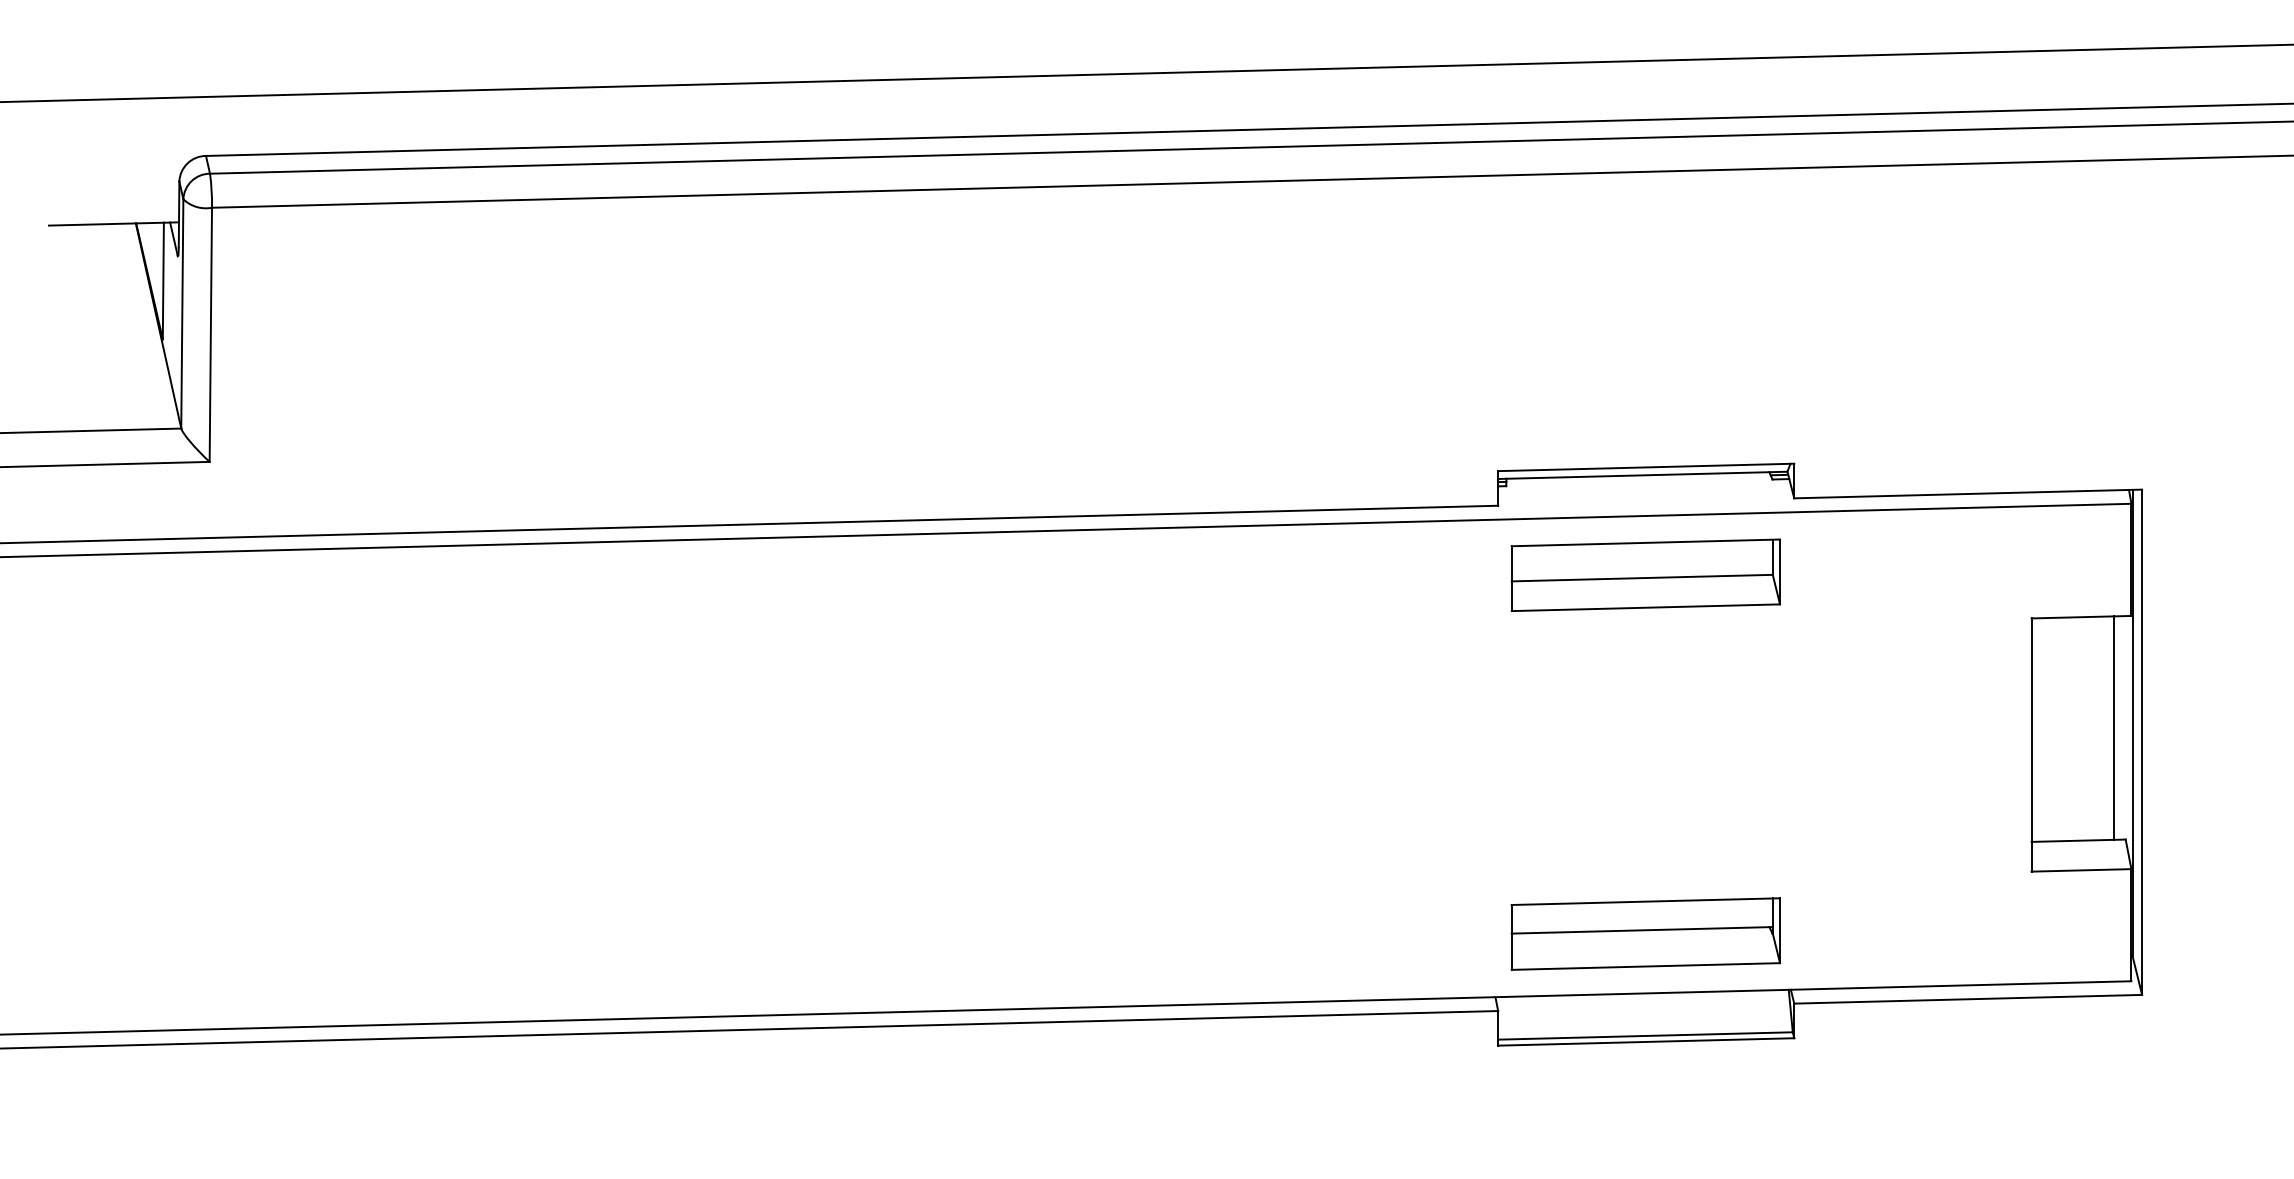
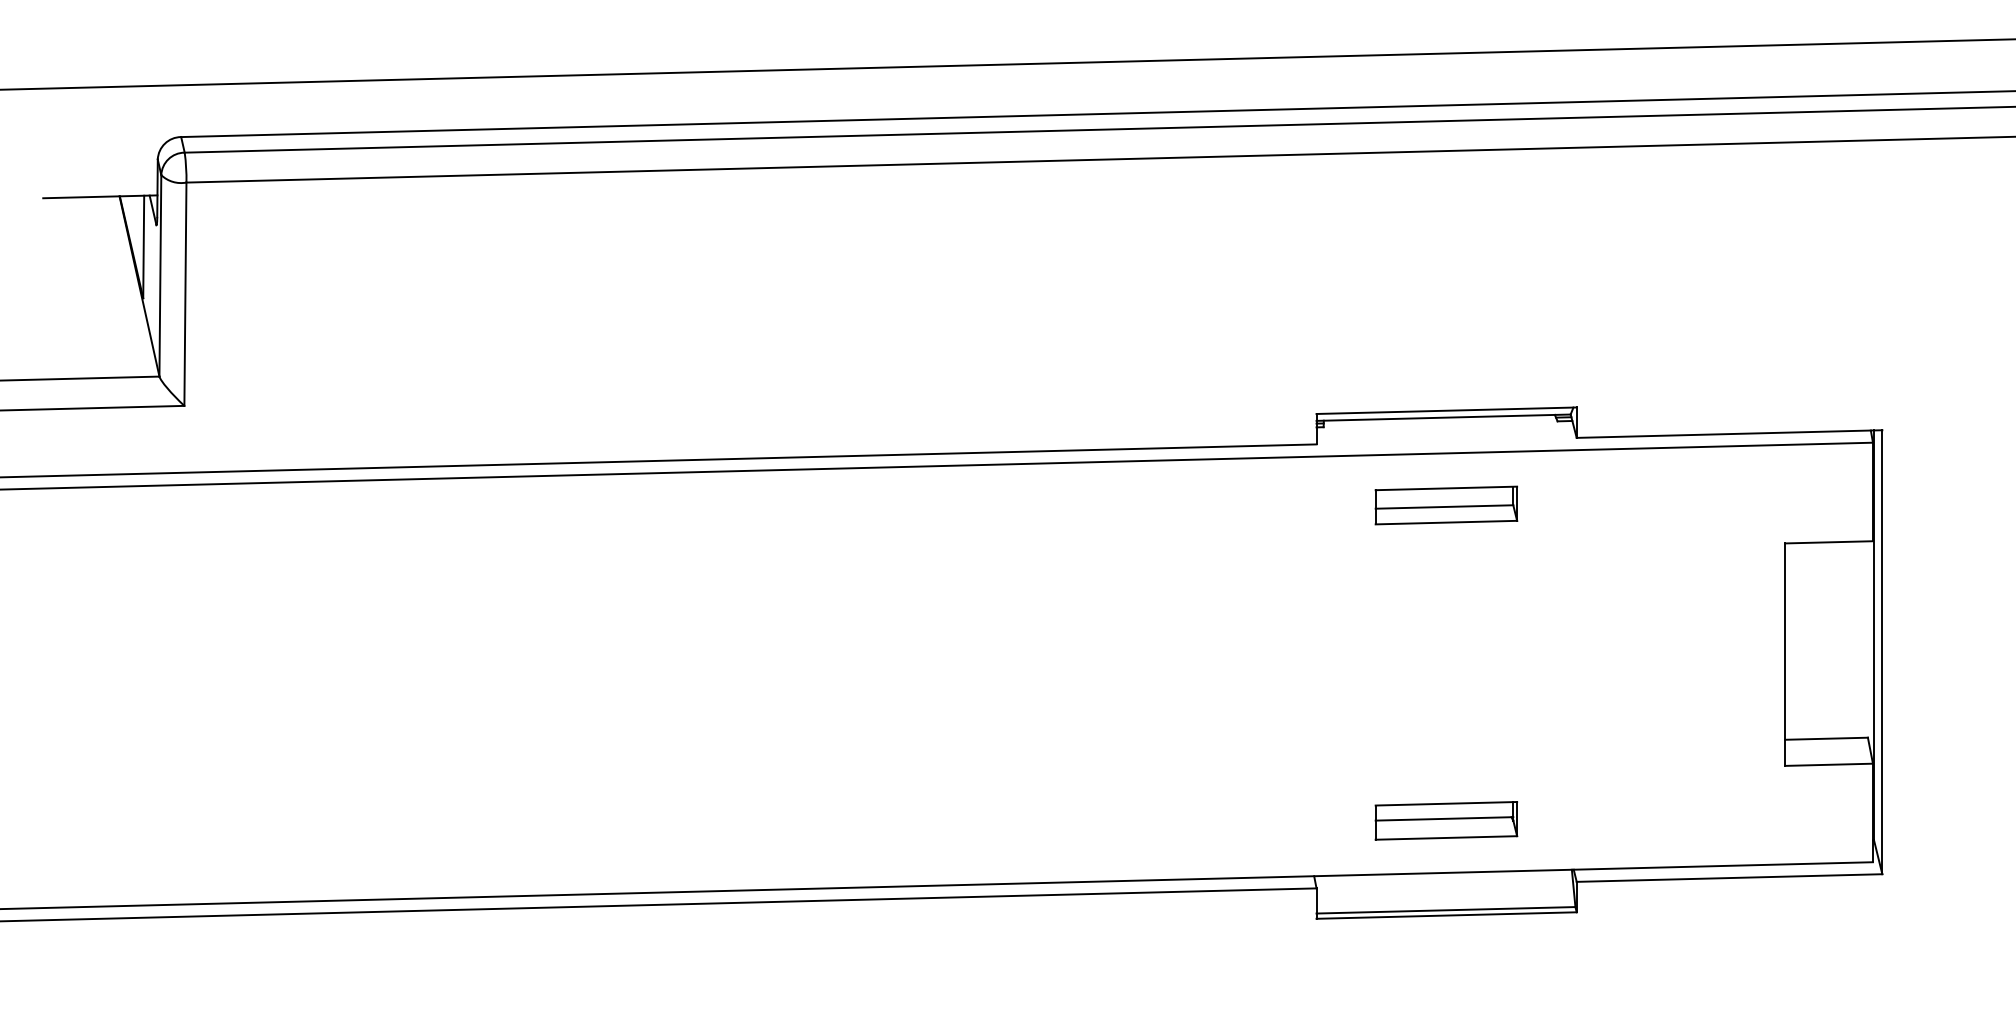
part: (1646, 575) -> (1446, 505), size x0.6
line: (2113, 727) -> (1857, 639), removed
part: (1646, 933) -> (1446, 820), size x0.6

